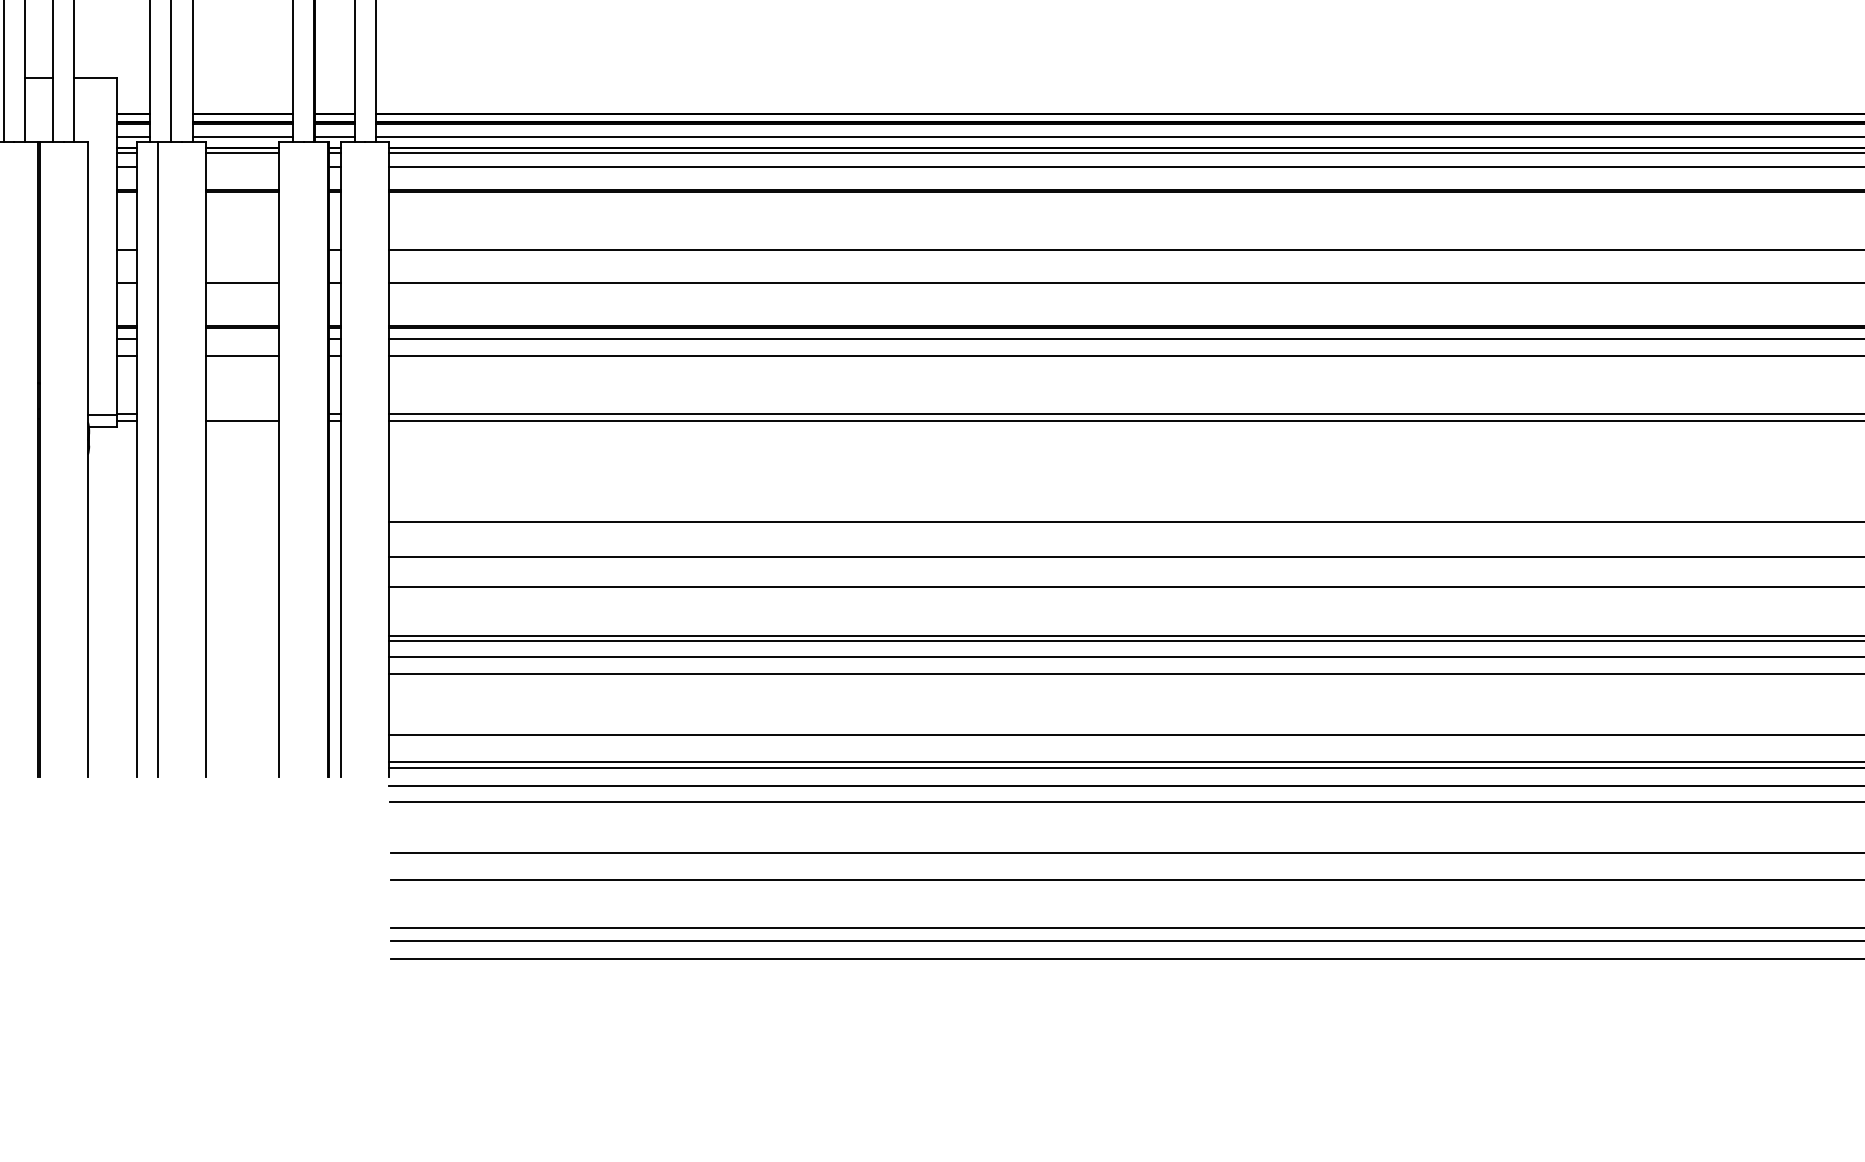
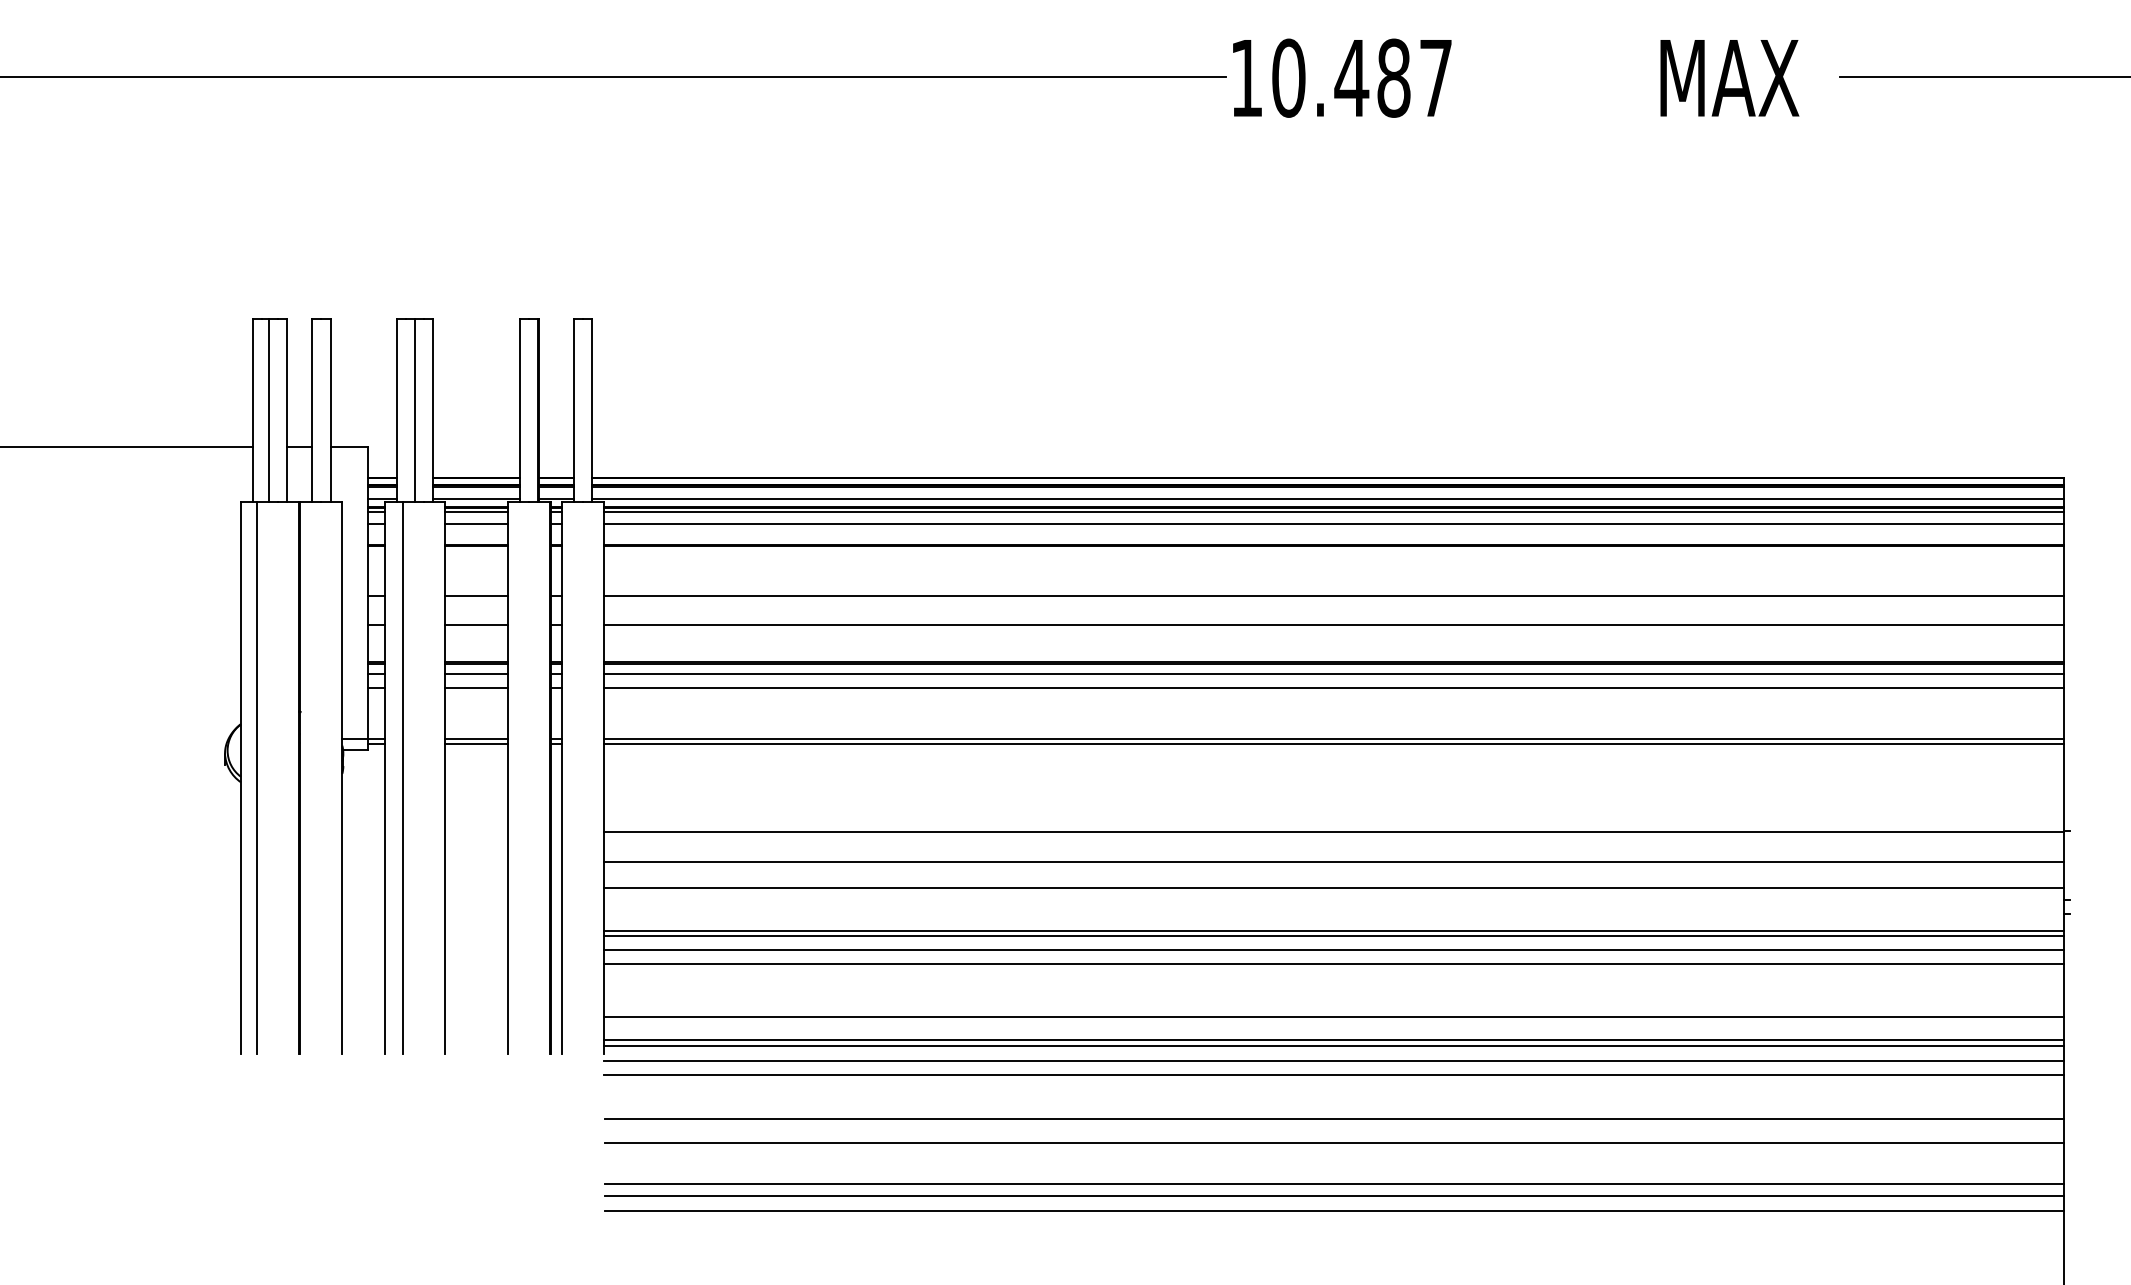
line: (242, 167) -> (476, 524), added
line: (242, 250) -> (476, 596), added
line: (242, 339) -> (476, 673), added
line: (242, 413) -> (476, 738), added

